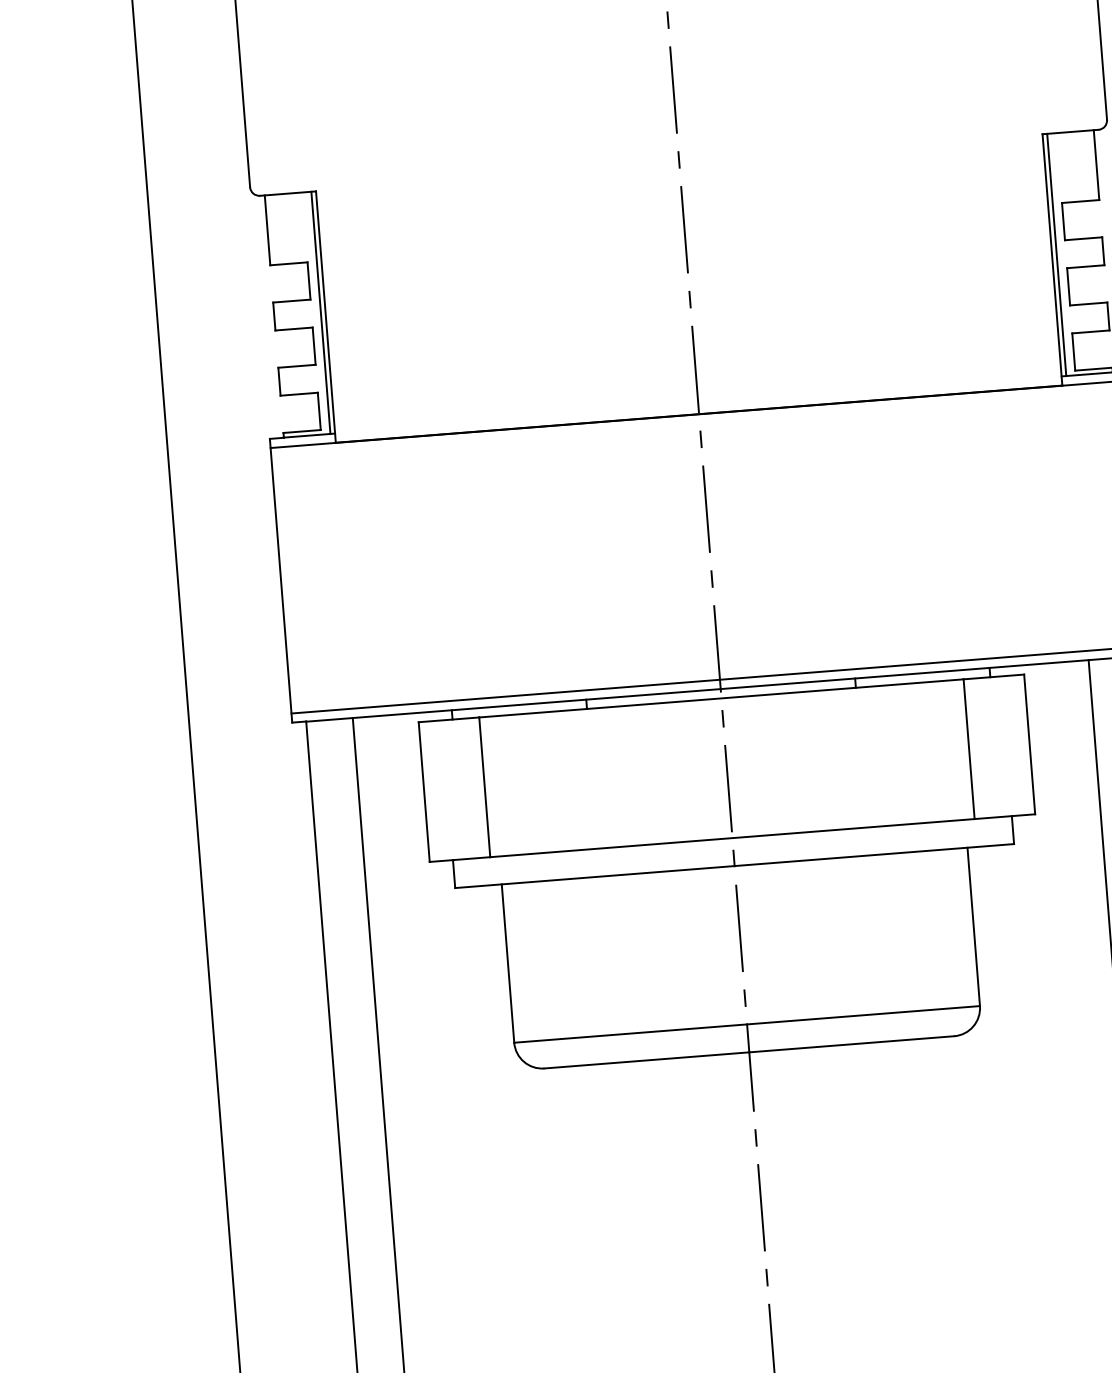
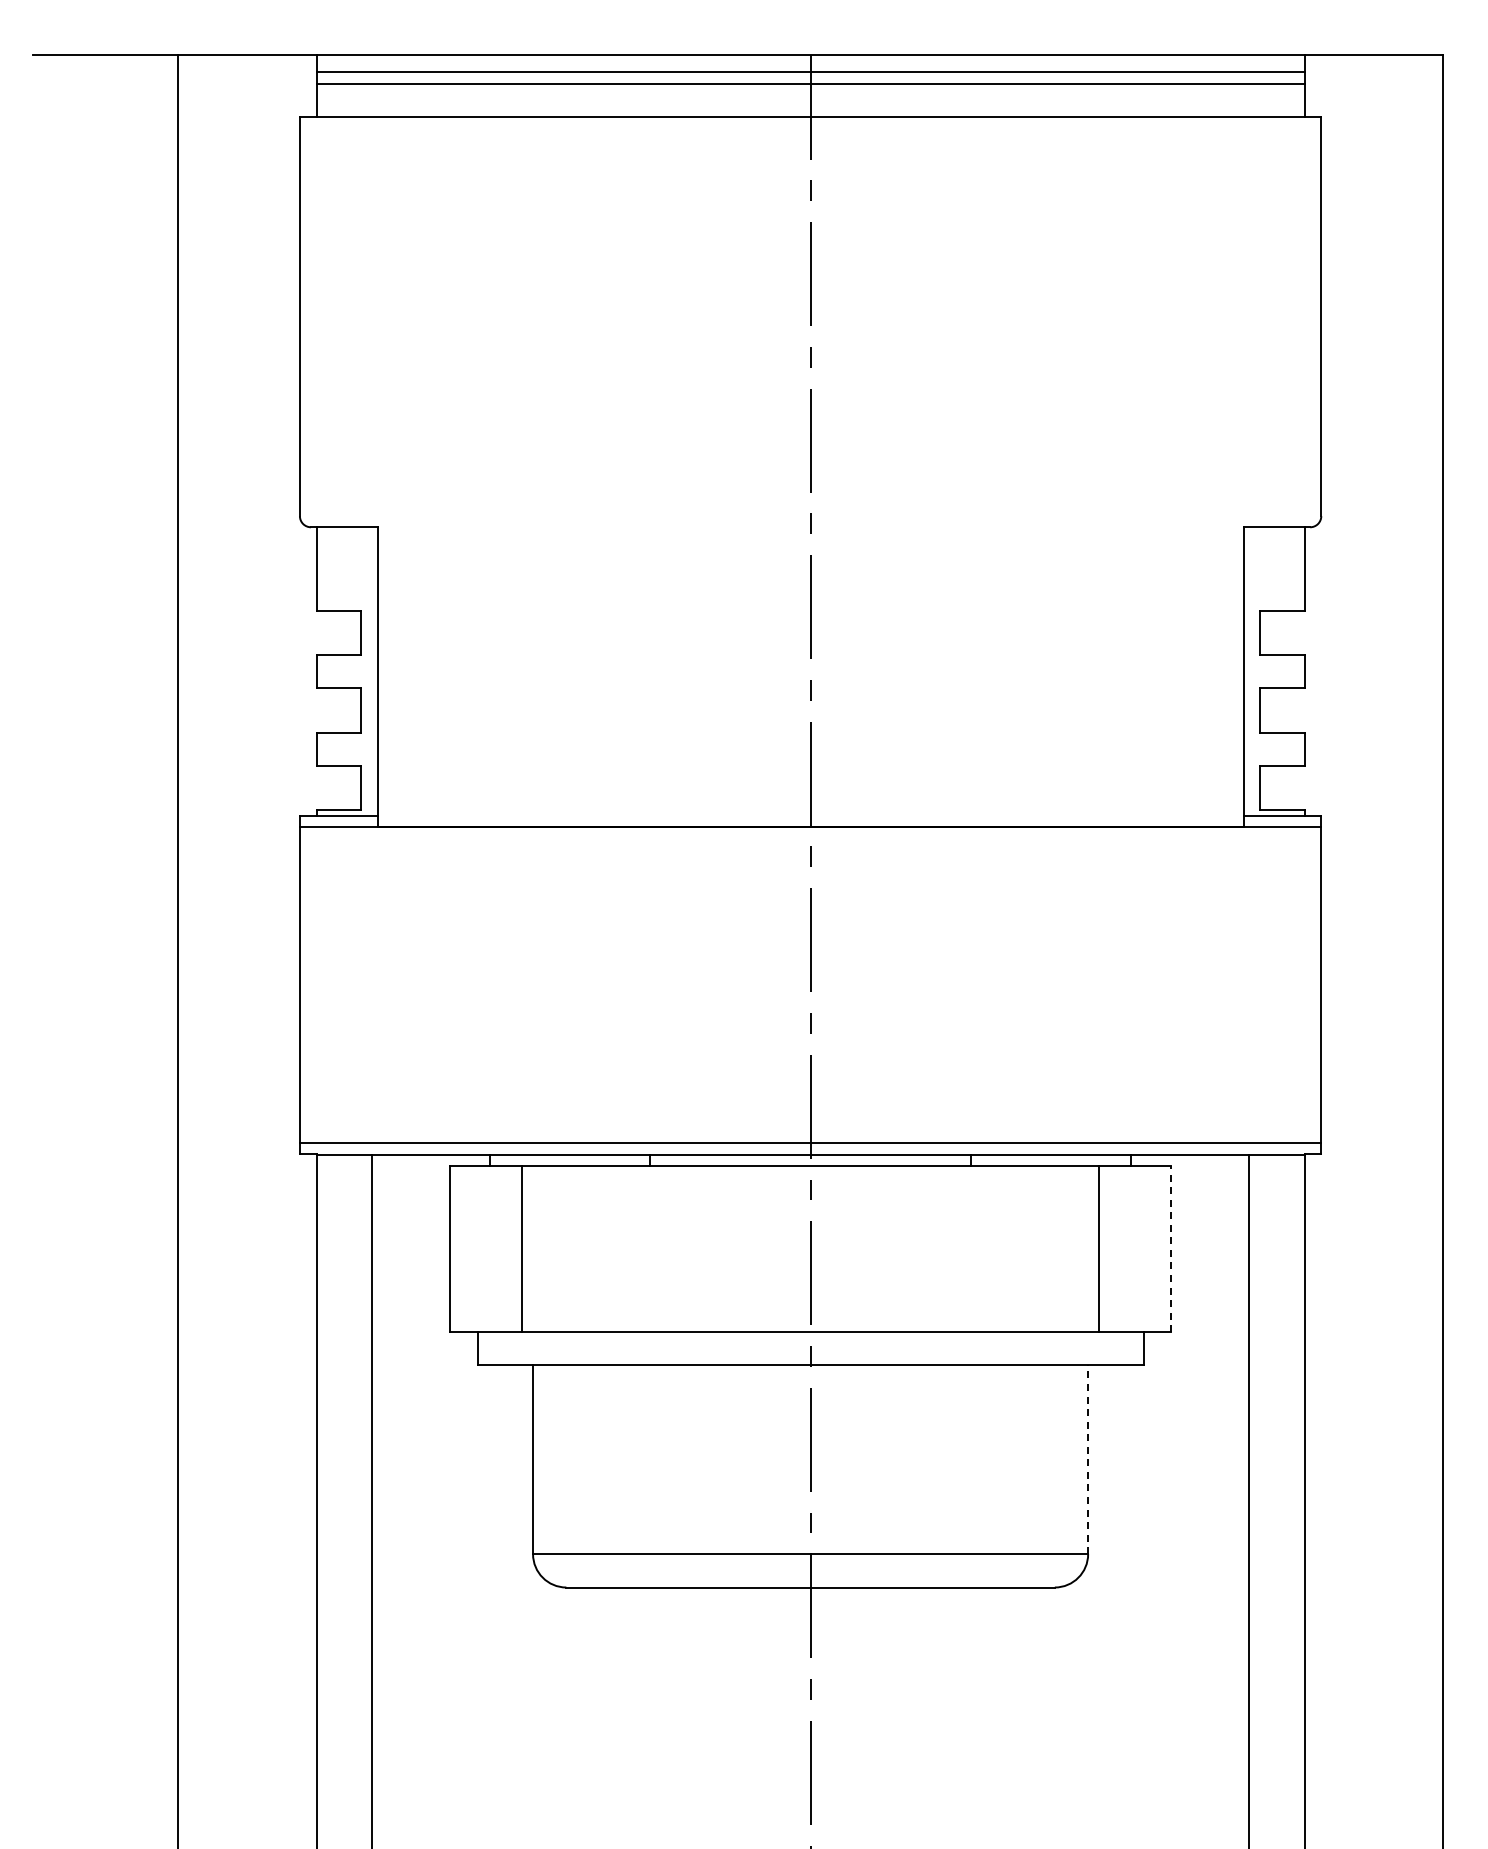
line: (1057, 254) -> (1249, 671), removed
line: (321, 312) -> (372, 671), removed
line: (1029, 744) -> (1171, 1248), solid -> dashed
line: (974, 926) -> (1088, 1459), solid -> dashed

